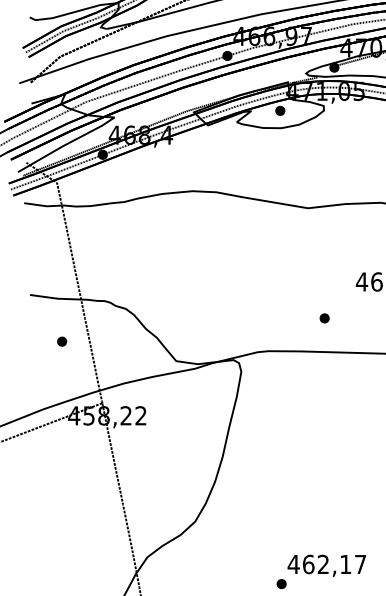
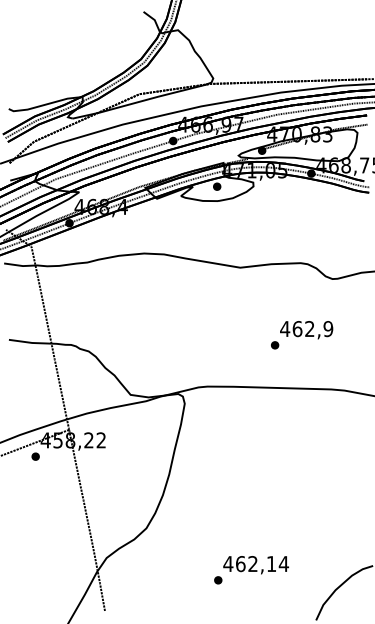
part: (325, 318) -> (275, 345), moved
part: (61, 341) -> (35, 456), moved
text: (360, 563) -> (283, 563), 462,17 -> 462,14

